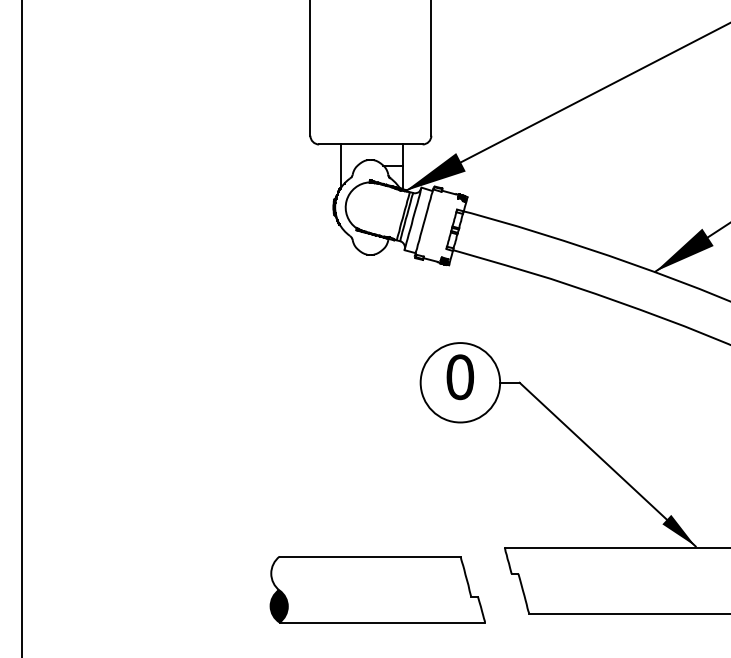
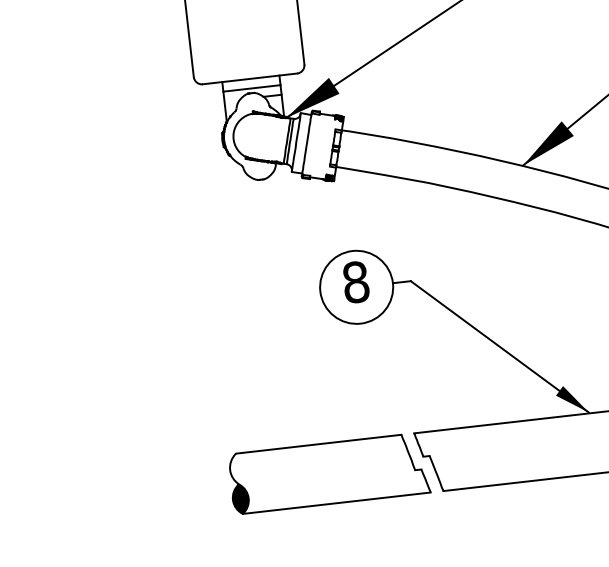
line: (371, 155) -> (251, 88), added
text: (460, 376) -> (356, 281), 0 -> 8
part: (377, 589) -> (328, 473), moved

